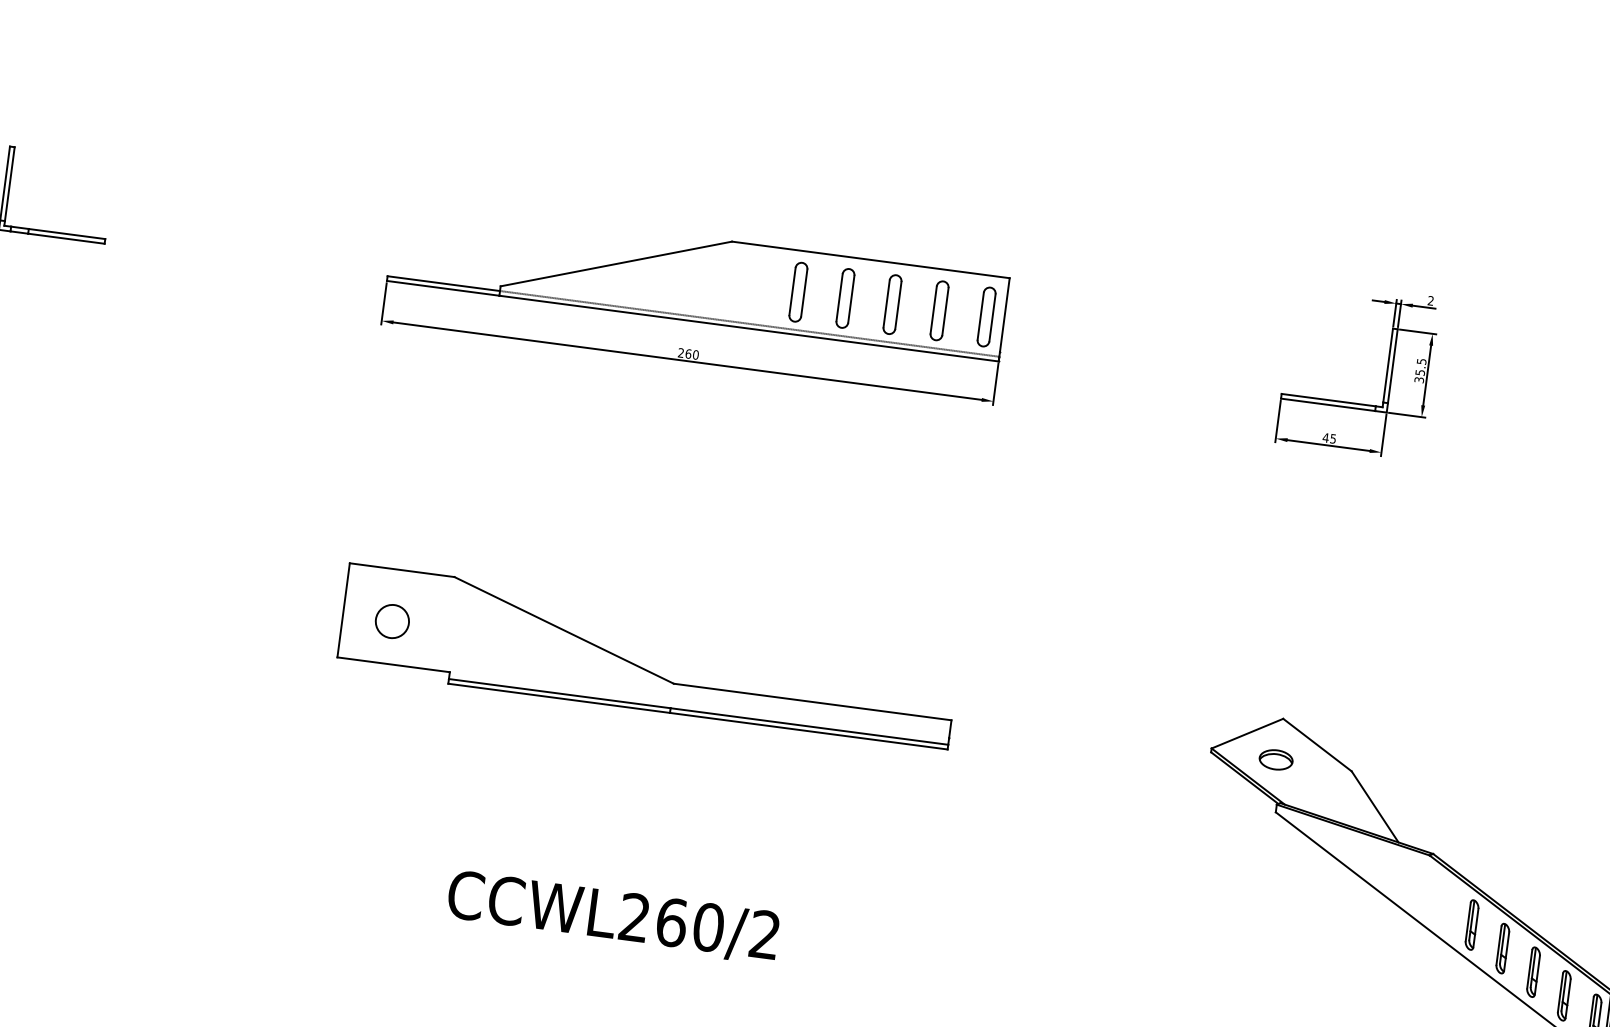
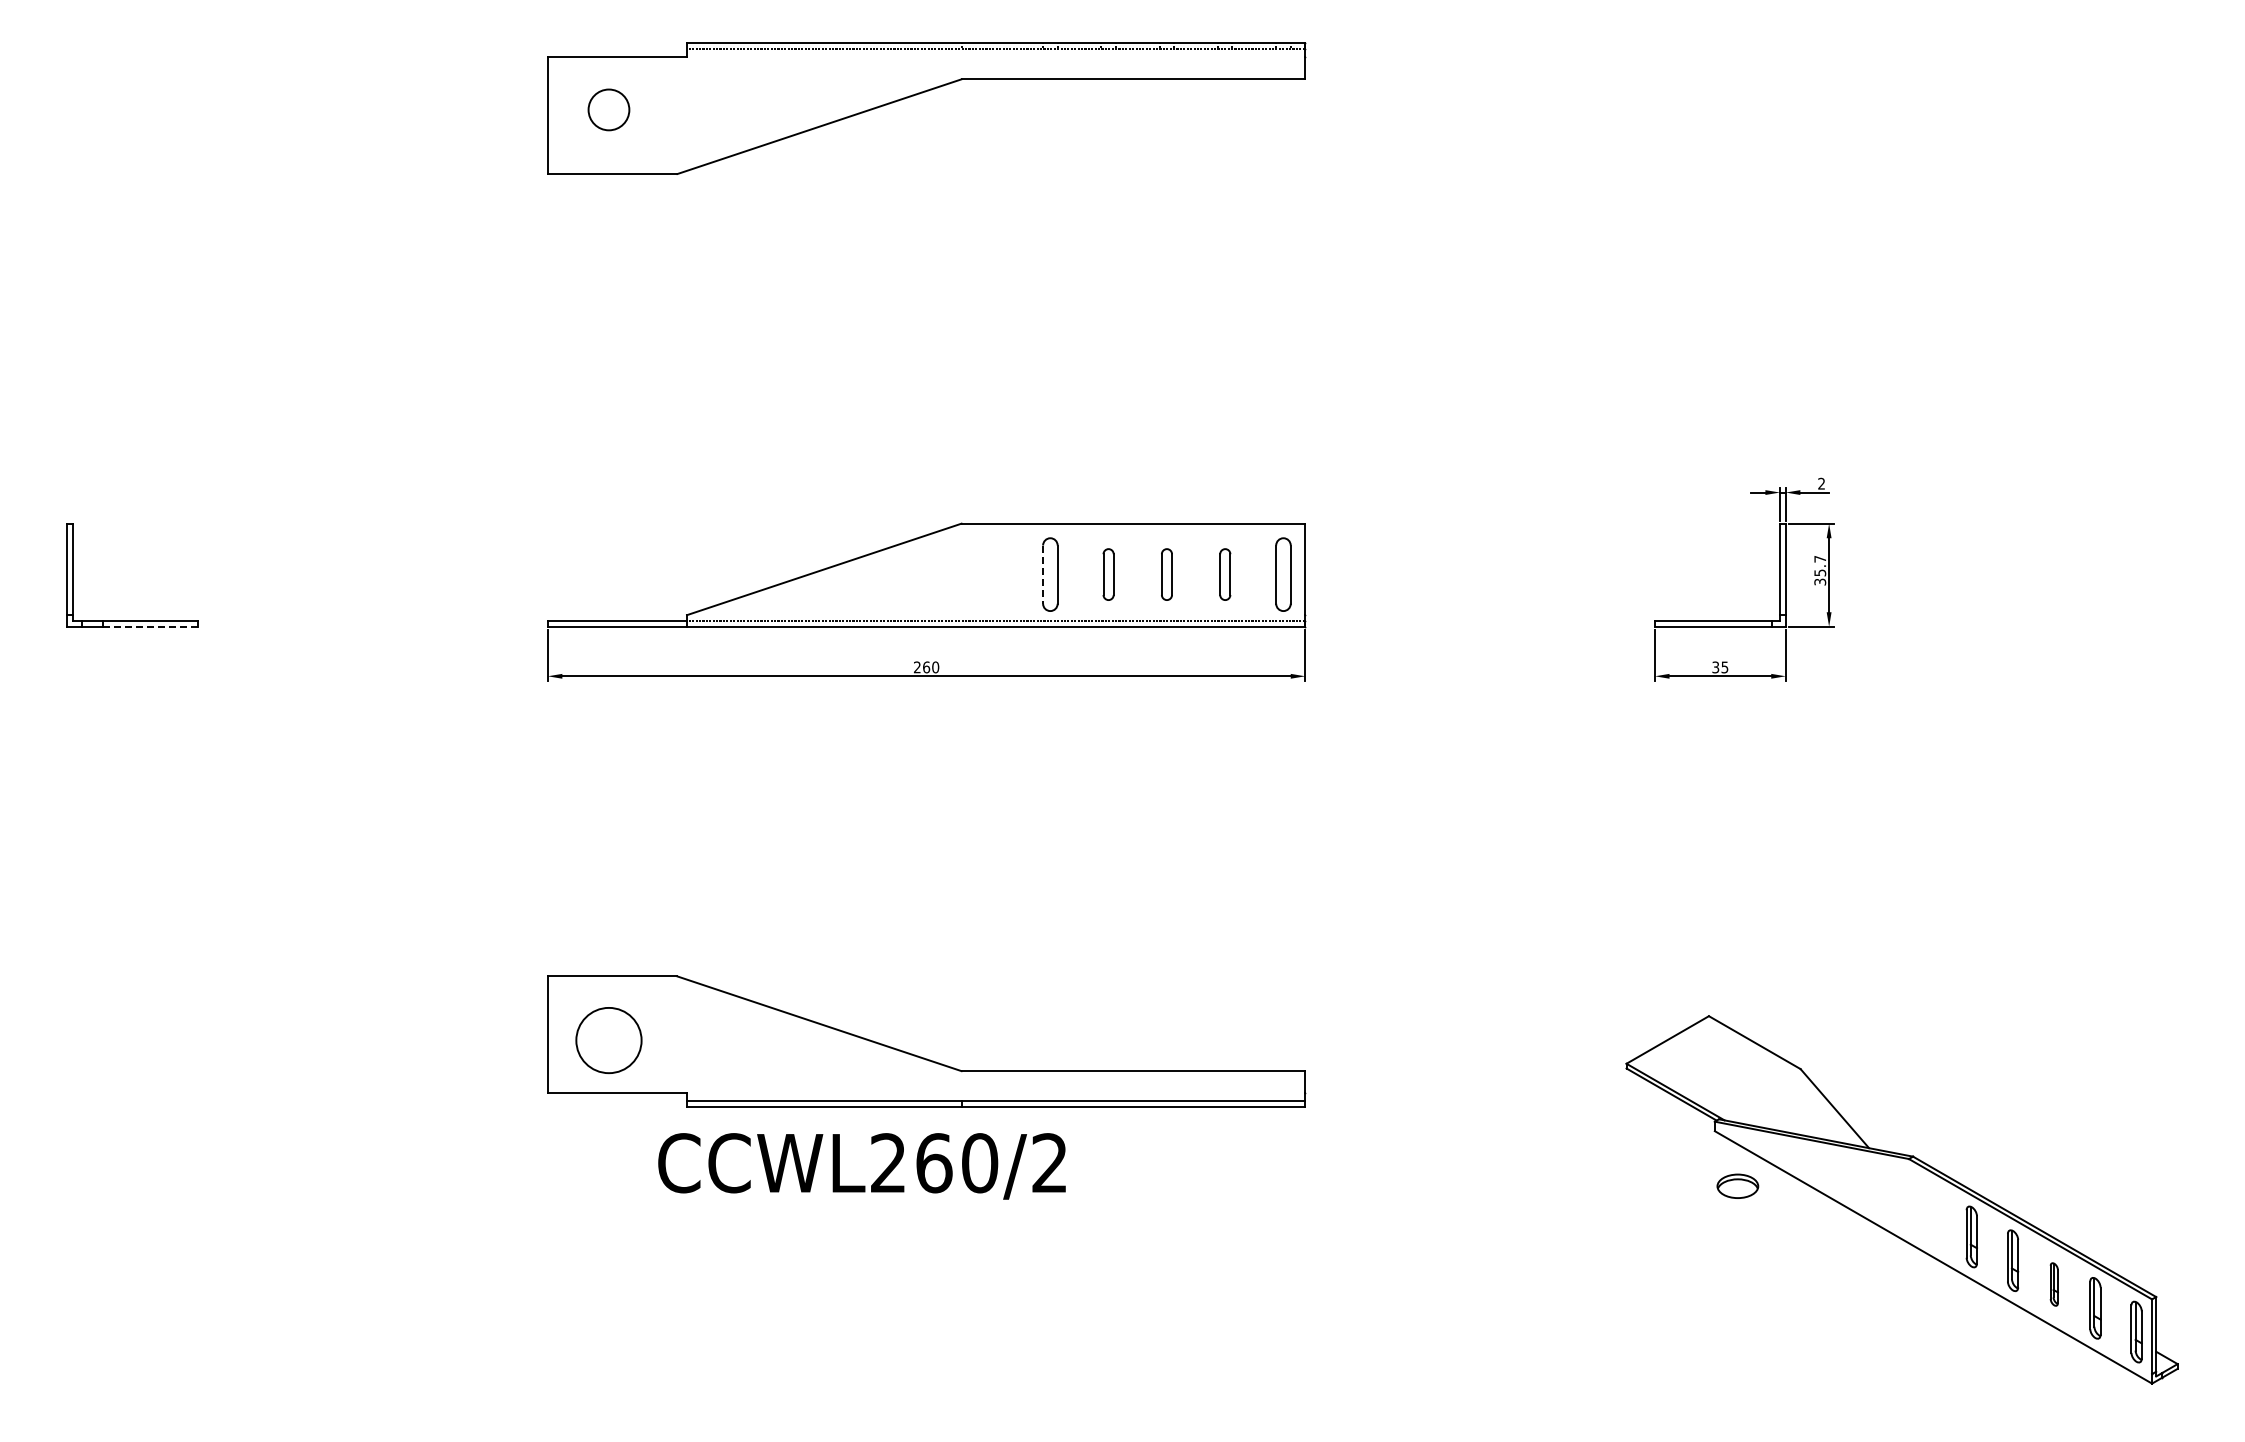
line: (66, 238) -> (150, 626), solid -> dashed
line: (792, 292) -> (1043, 575), solid -> dashed
part: (845, 298) -> (1108, 574), size x0.7
part: (892, 304) -> (1166, 574), size x0.7
part: (939, 310) -> (1225, 574), size x0.7
text: (1421, 361) -> (1820, 559), 35.5 -> 35.7
text: (1325, 437) -> (1715, 667), 45 -> 35
circle: (392, 621) -> (608, 1040), size x1.6
part: (1275, 759) -> (1737, 1185), moved
text: (612, 917) -> (861, 1166), moved
part: (1533, 972) -> (2054, 1284), size x0.7

